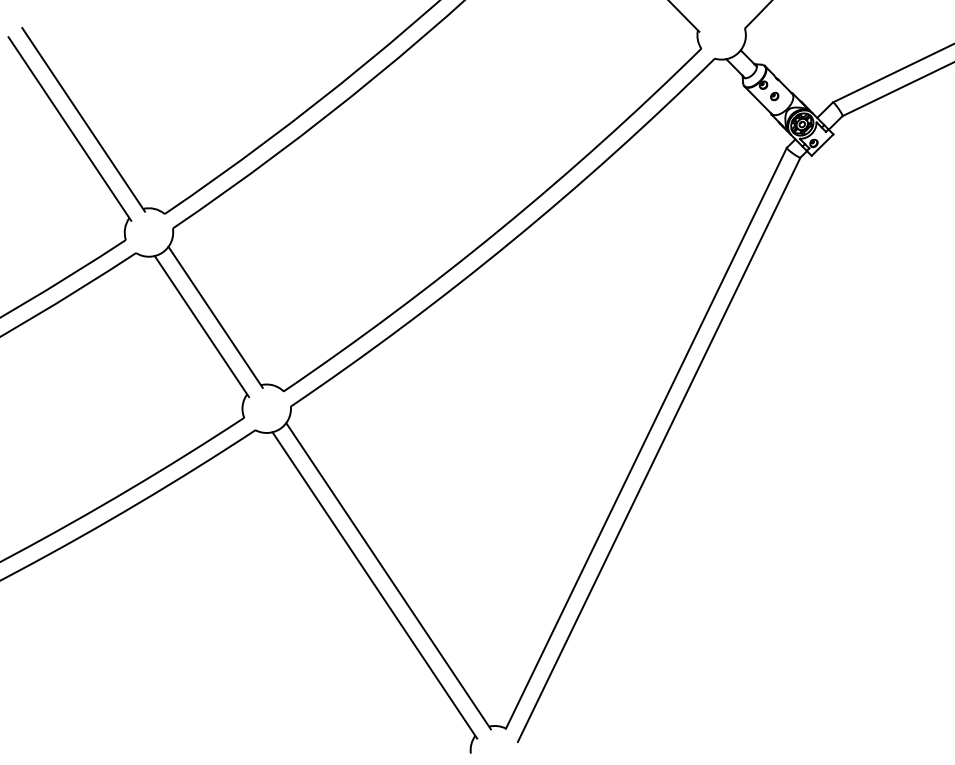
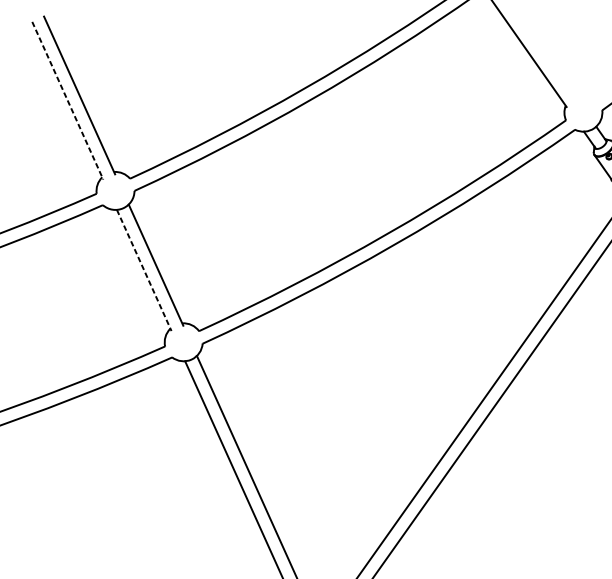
line: (70, 129) -> (68, 101), solid -> dashed
line: (201, 326) -> (143, 270), solid -> dashed

